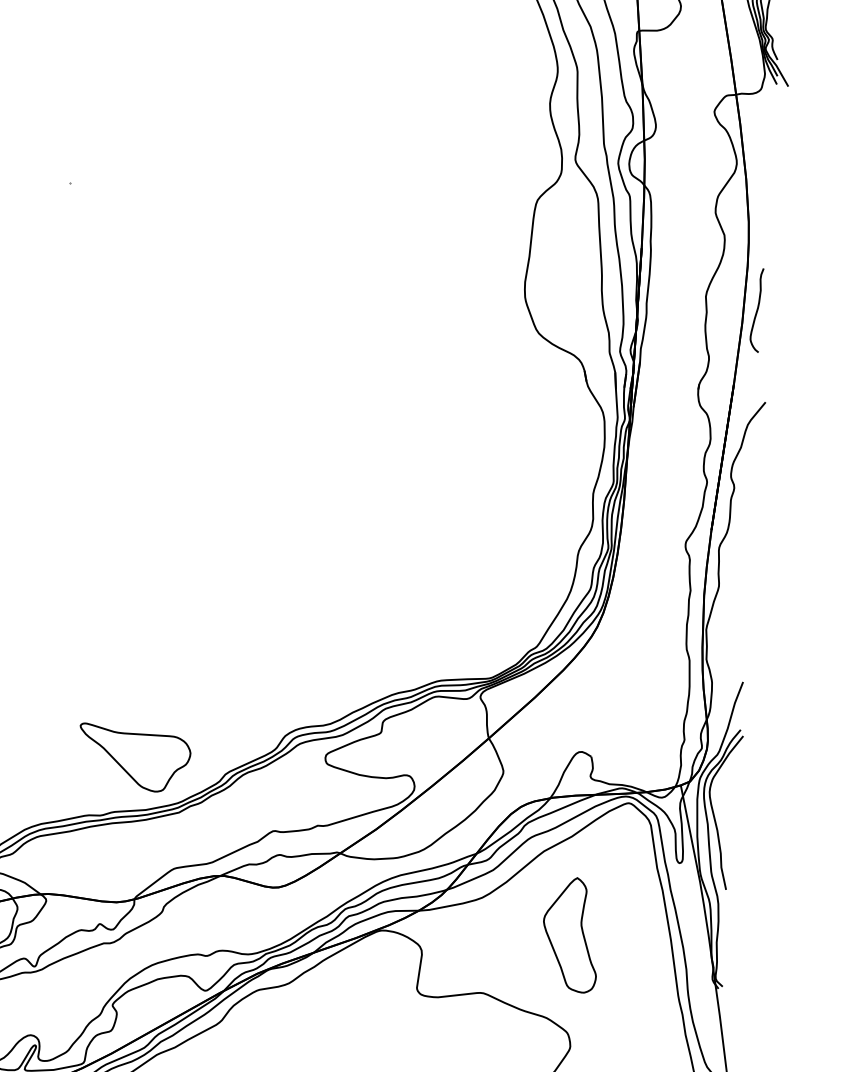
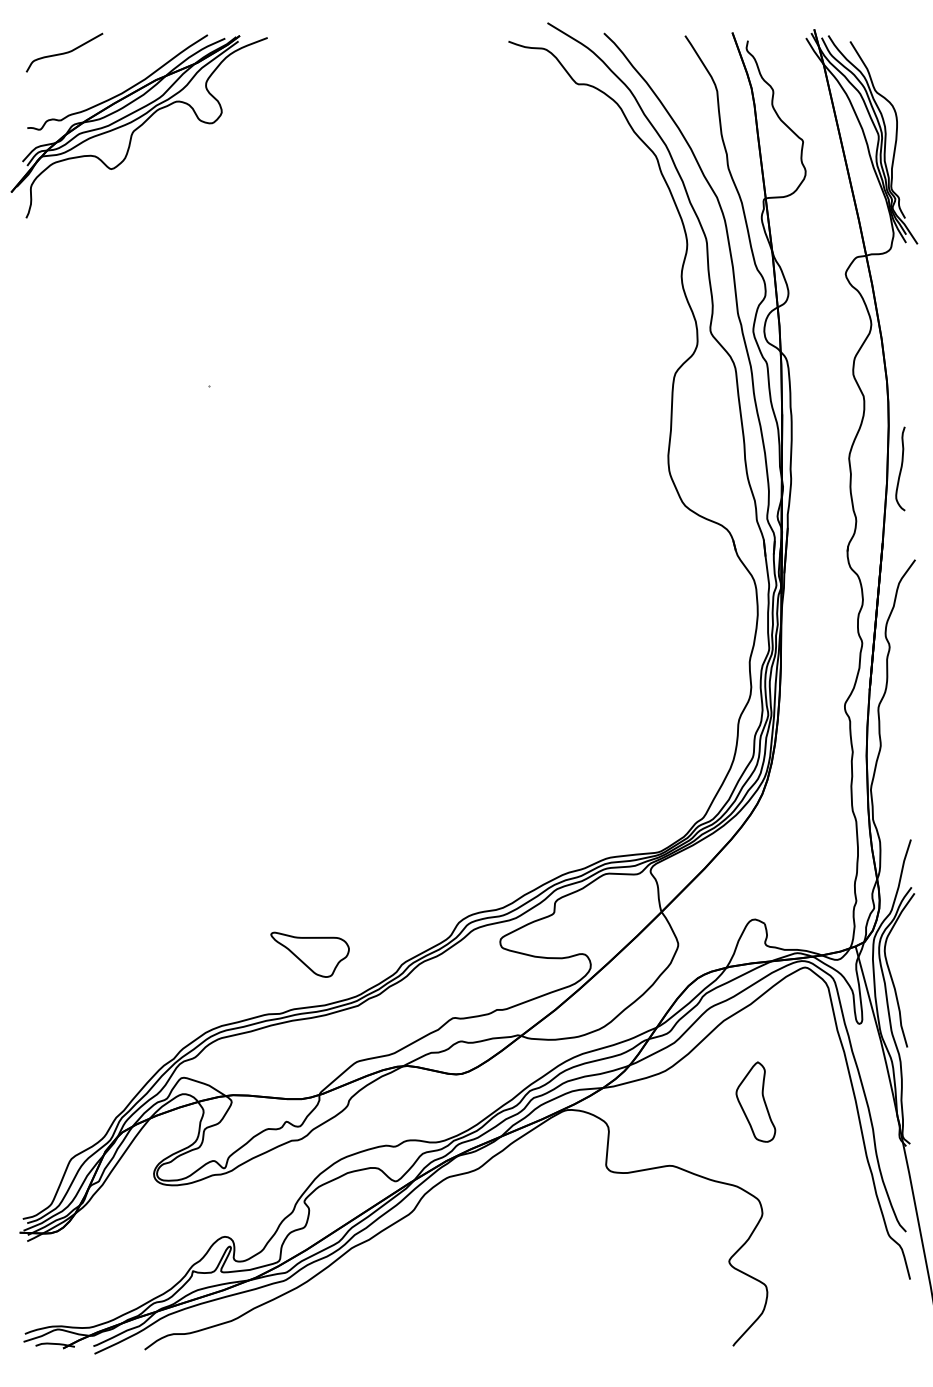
part: (133, 758) -> (309, 954), size x0.7
part: (570, 934) -> (755, 1101), size x0.7

